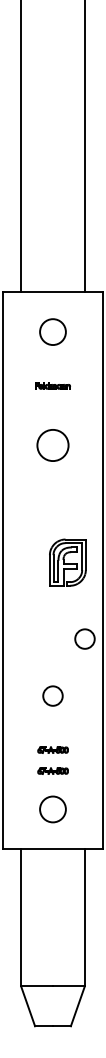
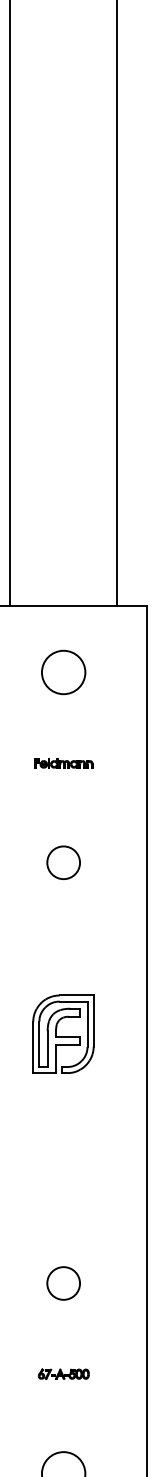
circle: (52, 445) -> (62, 862), size x0.62
part: (67, 562) -> (62, 1034), moved
circle: (84, 638) -> (116, 1186), removed
part: (52, 770) -> (62, 1408), removed

